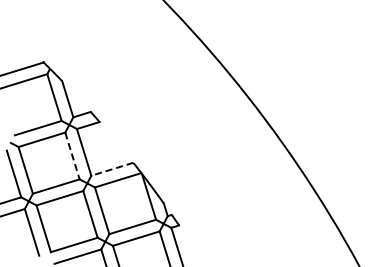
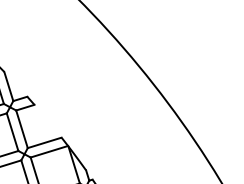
line: (72, 156) -> (12, 132), dashed -> solid
line: (112, 169) -> (44, 143), dashed -> solid

